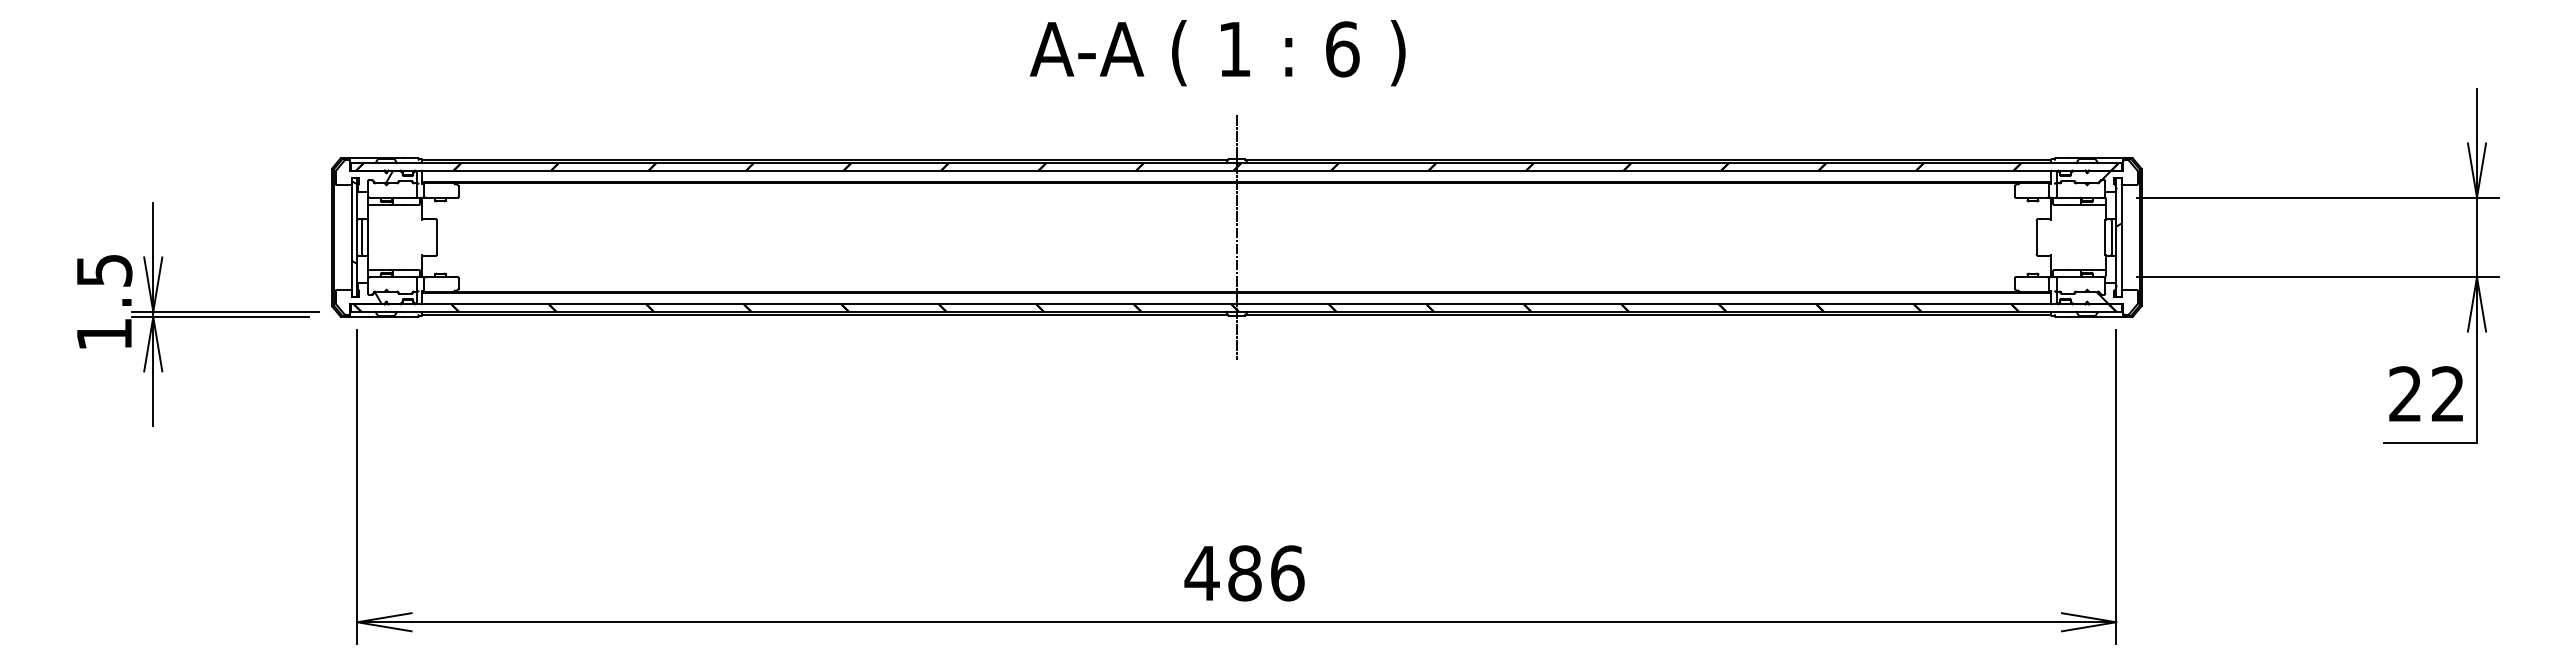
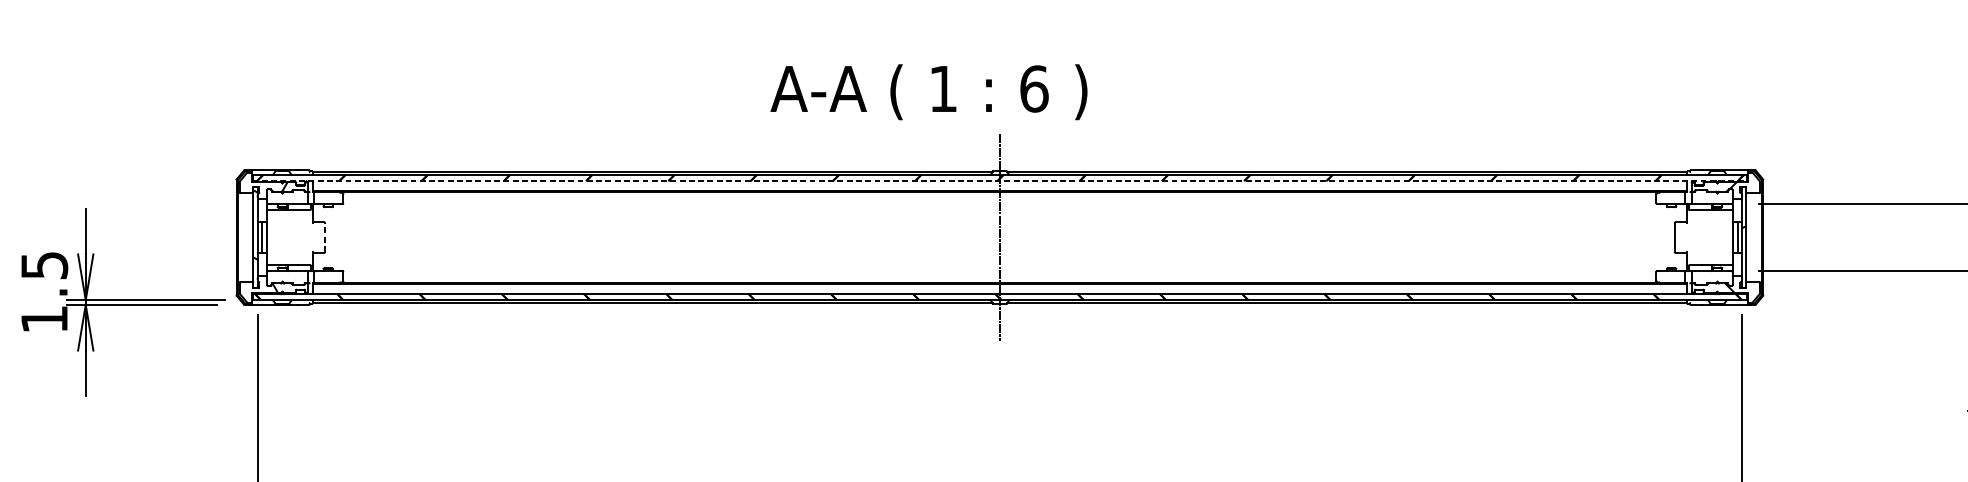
text: (1217, 53) -> (928, 92), moved
line: (1236, 170) -> (999, 181), solid -> dashed
line: (436, 237) -> (324, 237), solid -> dashed

